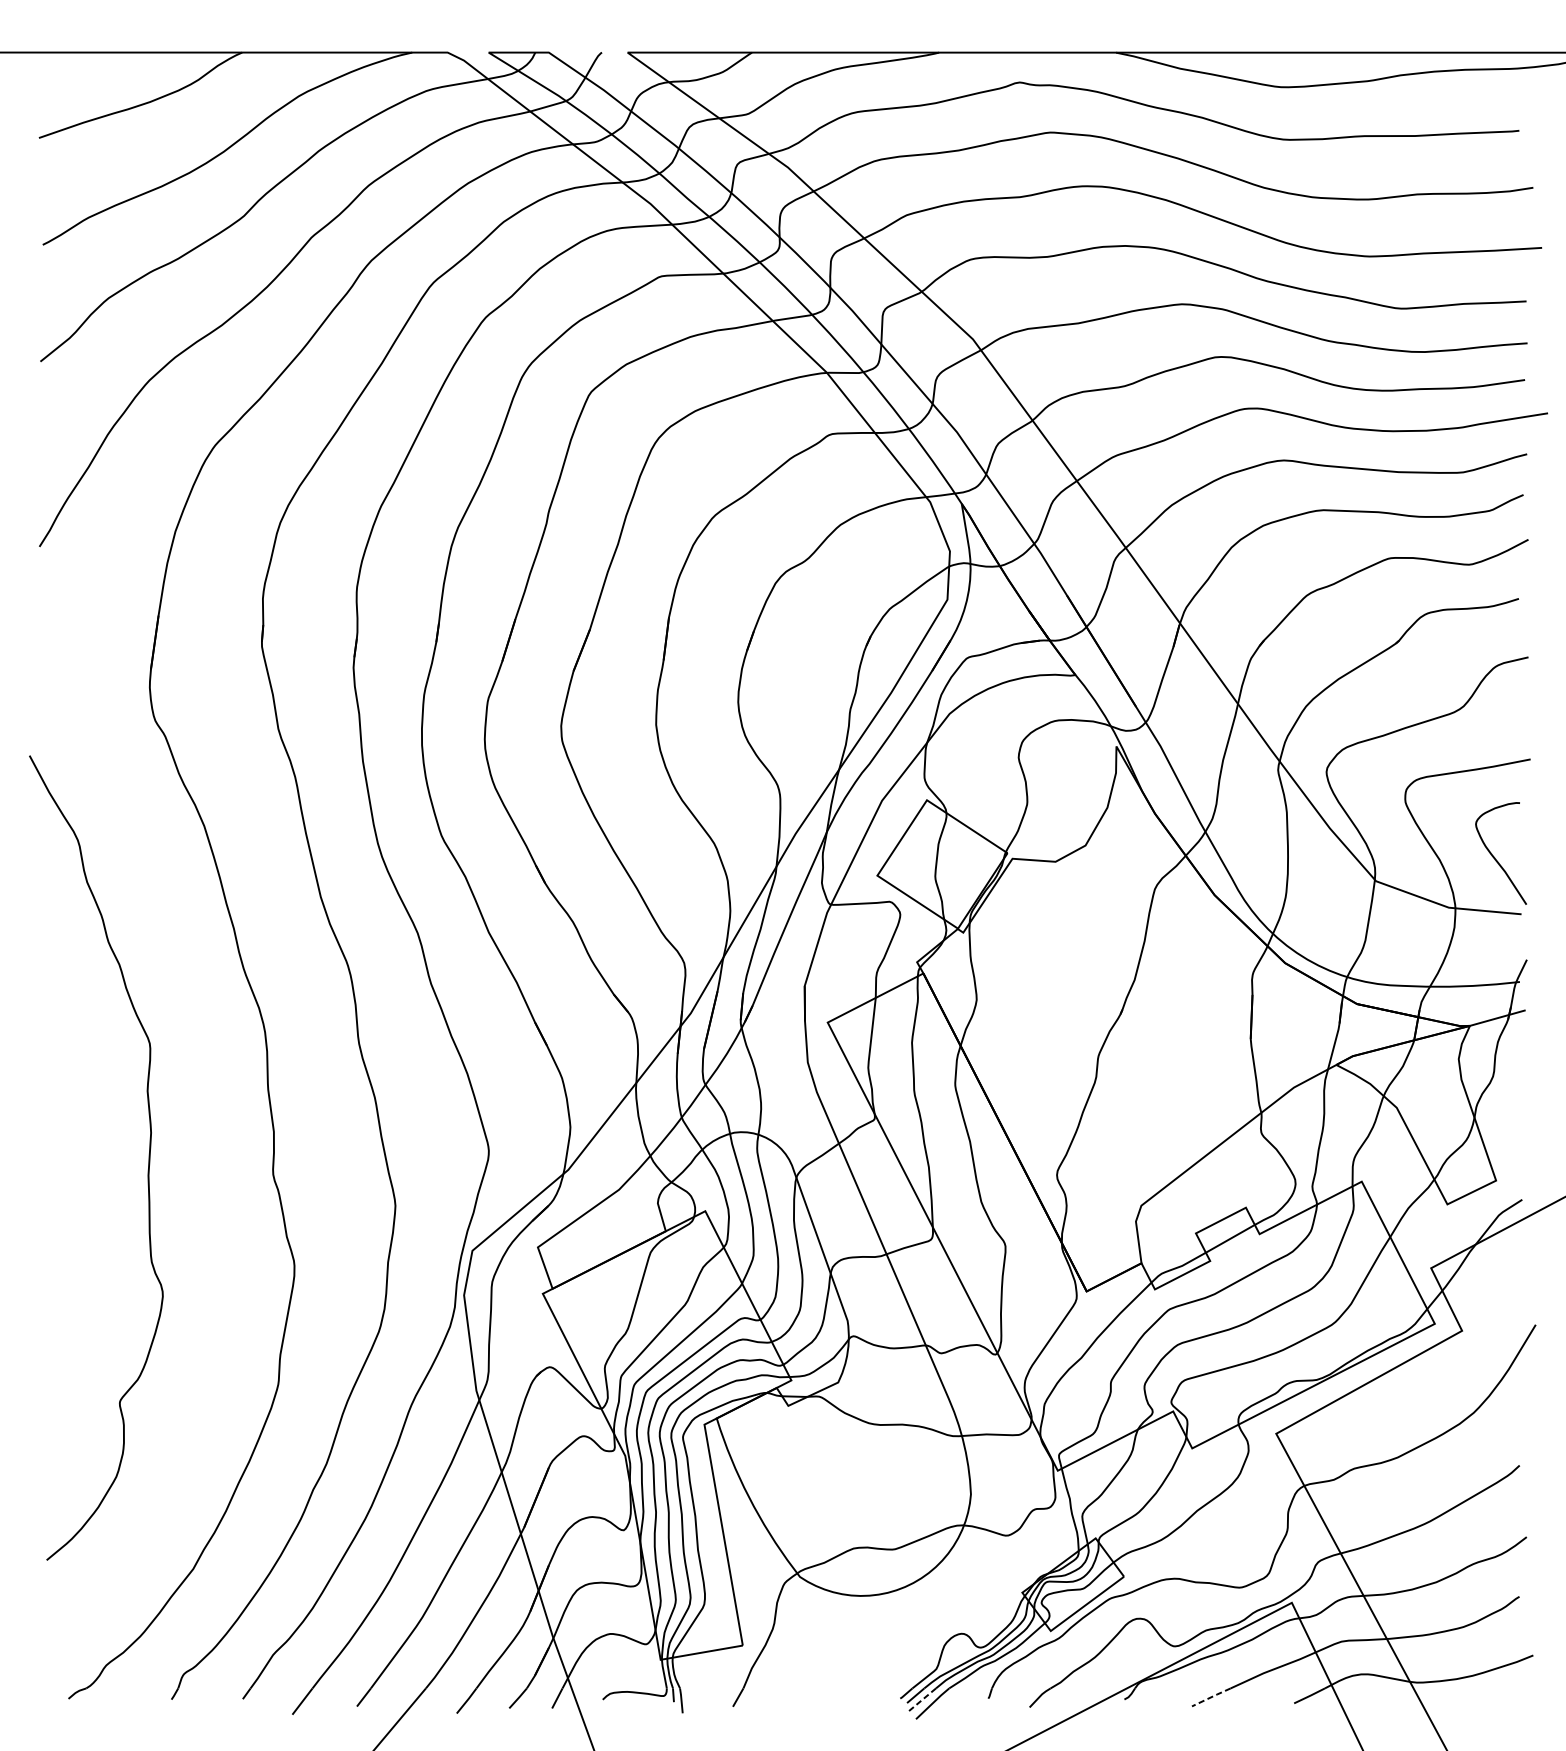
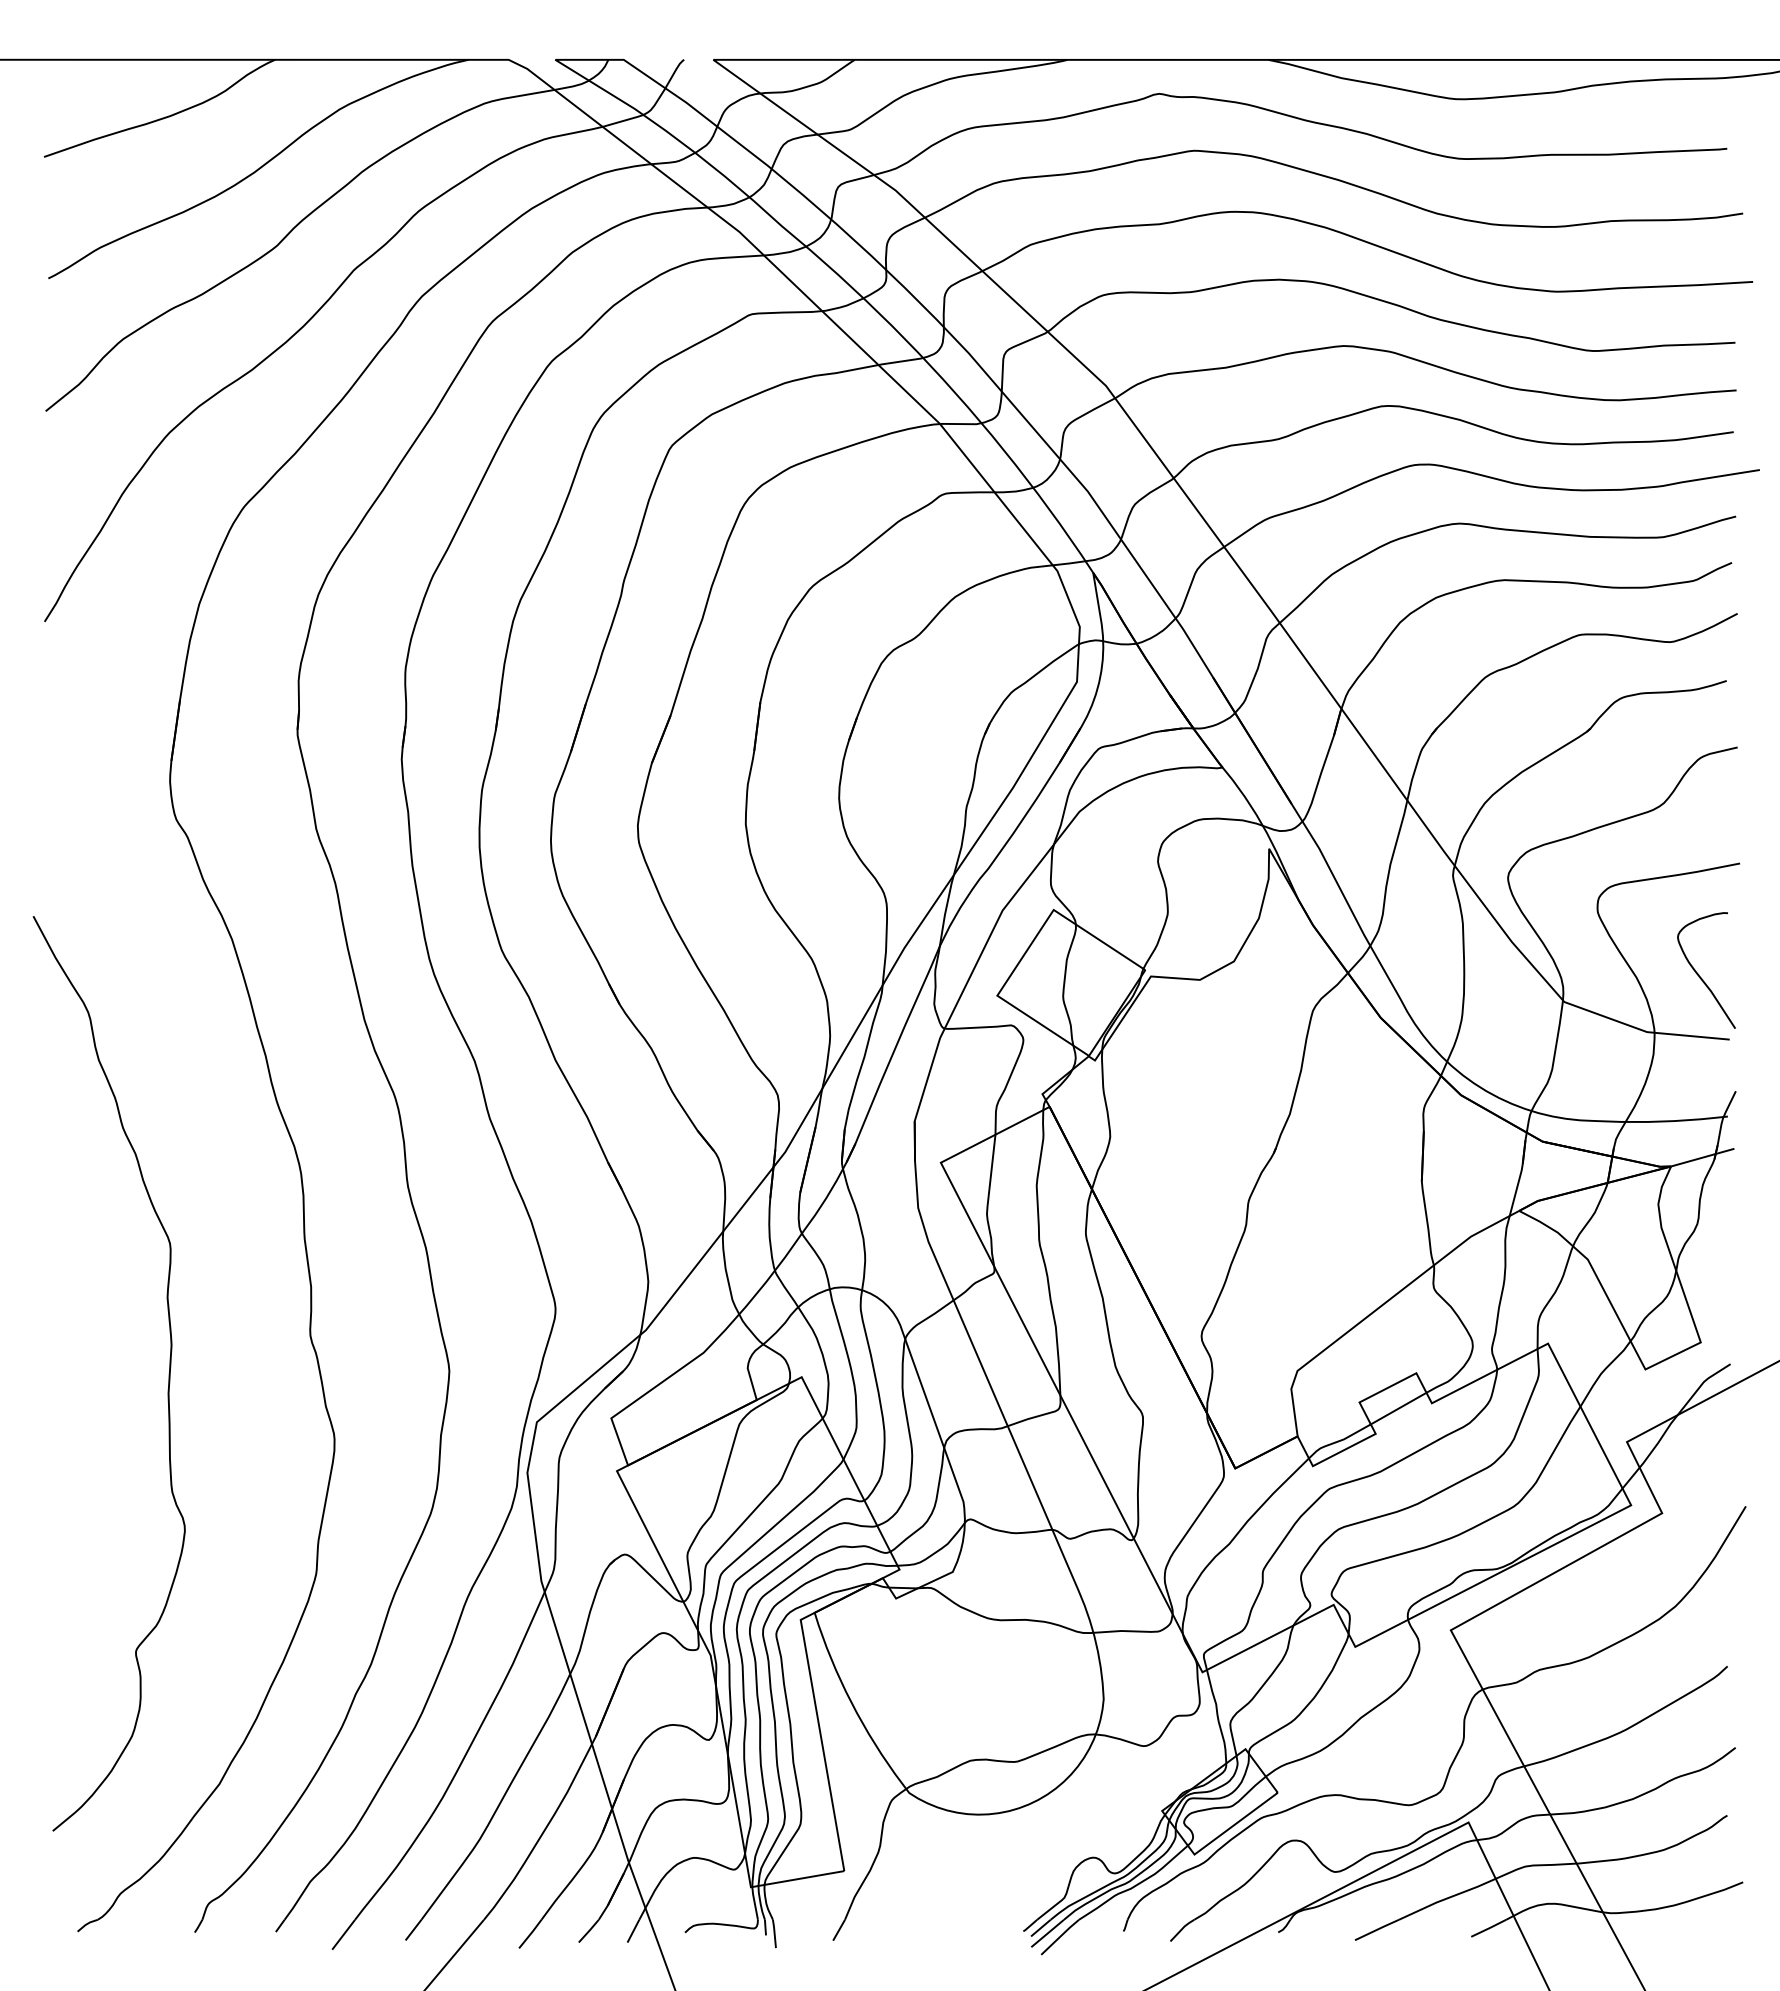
curve: (148, 1157) -> (168, 1373), moved
line: (1211, 1696) -> (1377, 1929), dashed -> solid
line: (921, 1700) -> (1047, 1933), dashed -> solid

